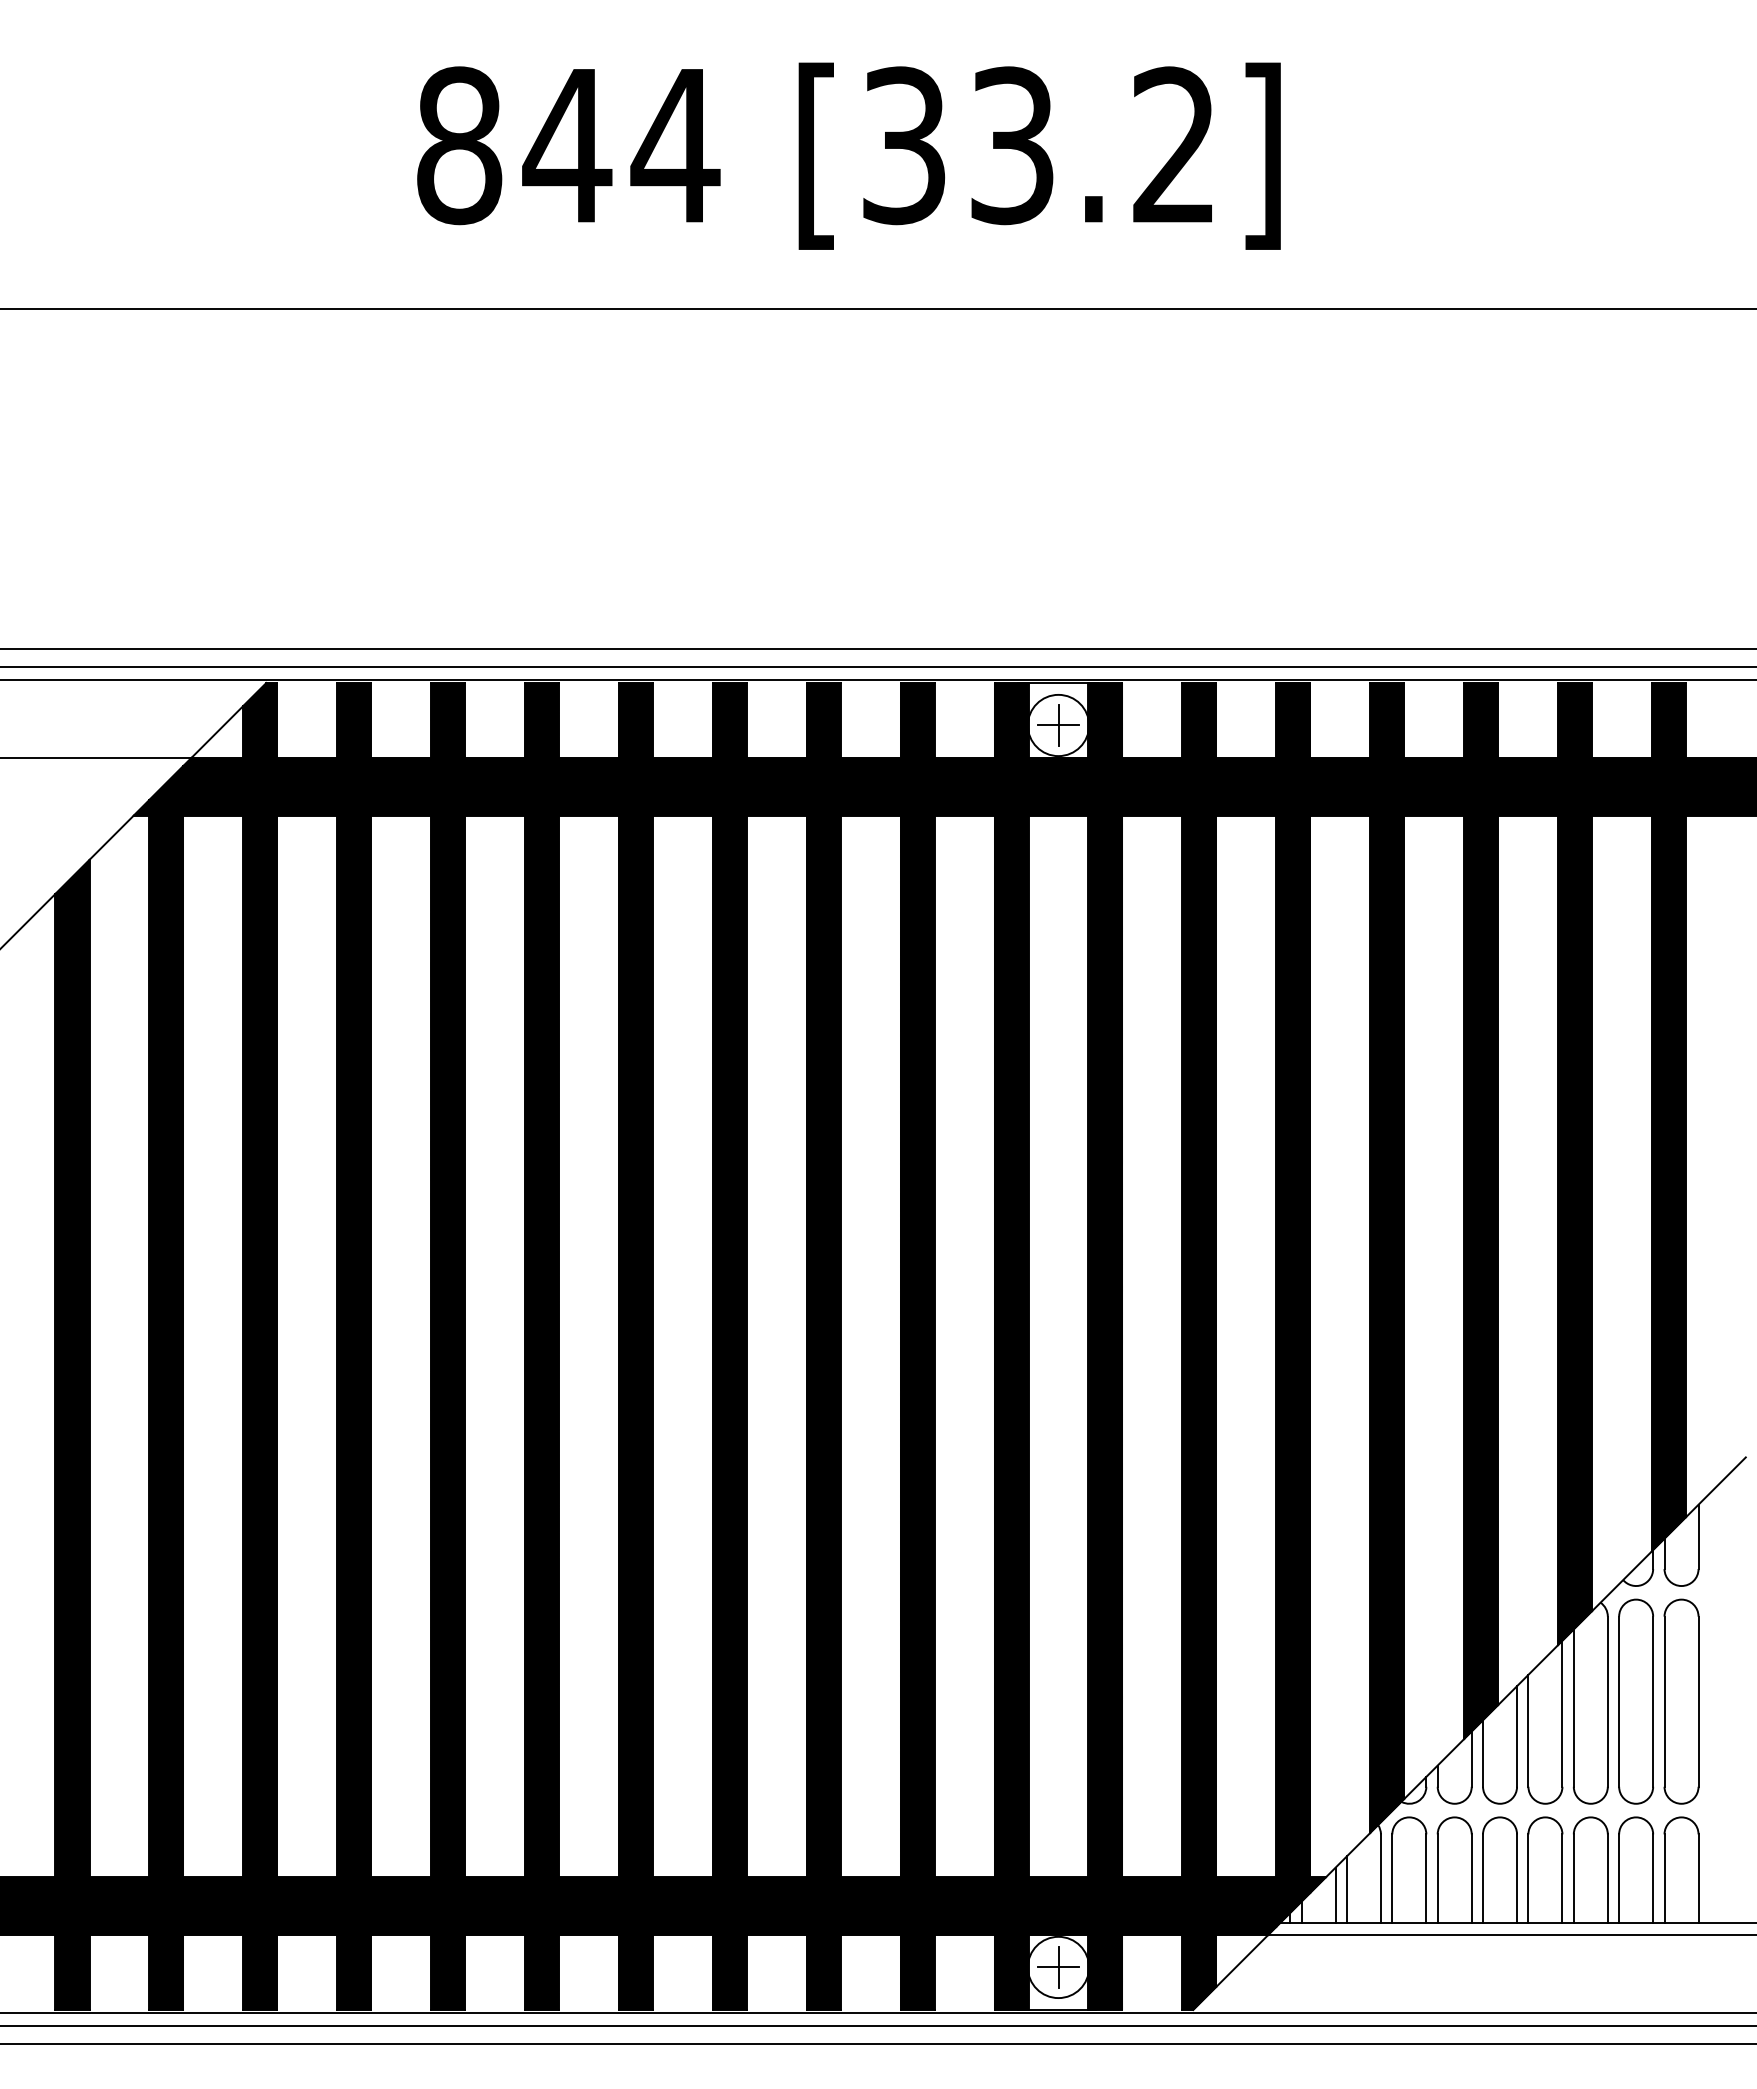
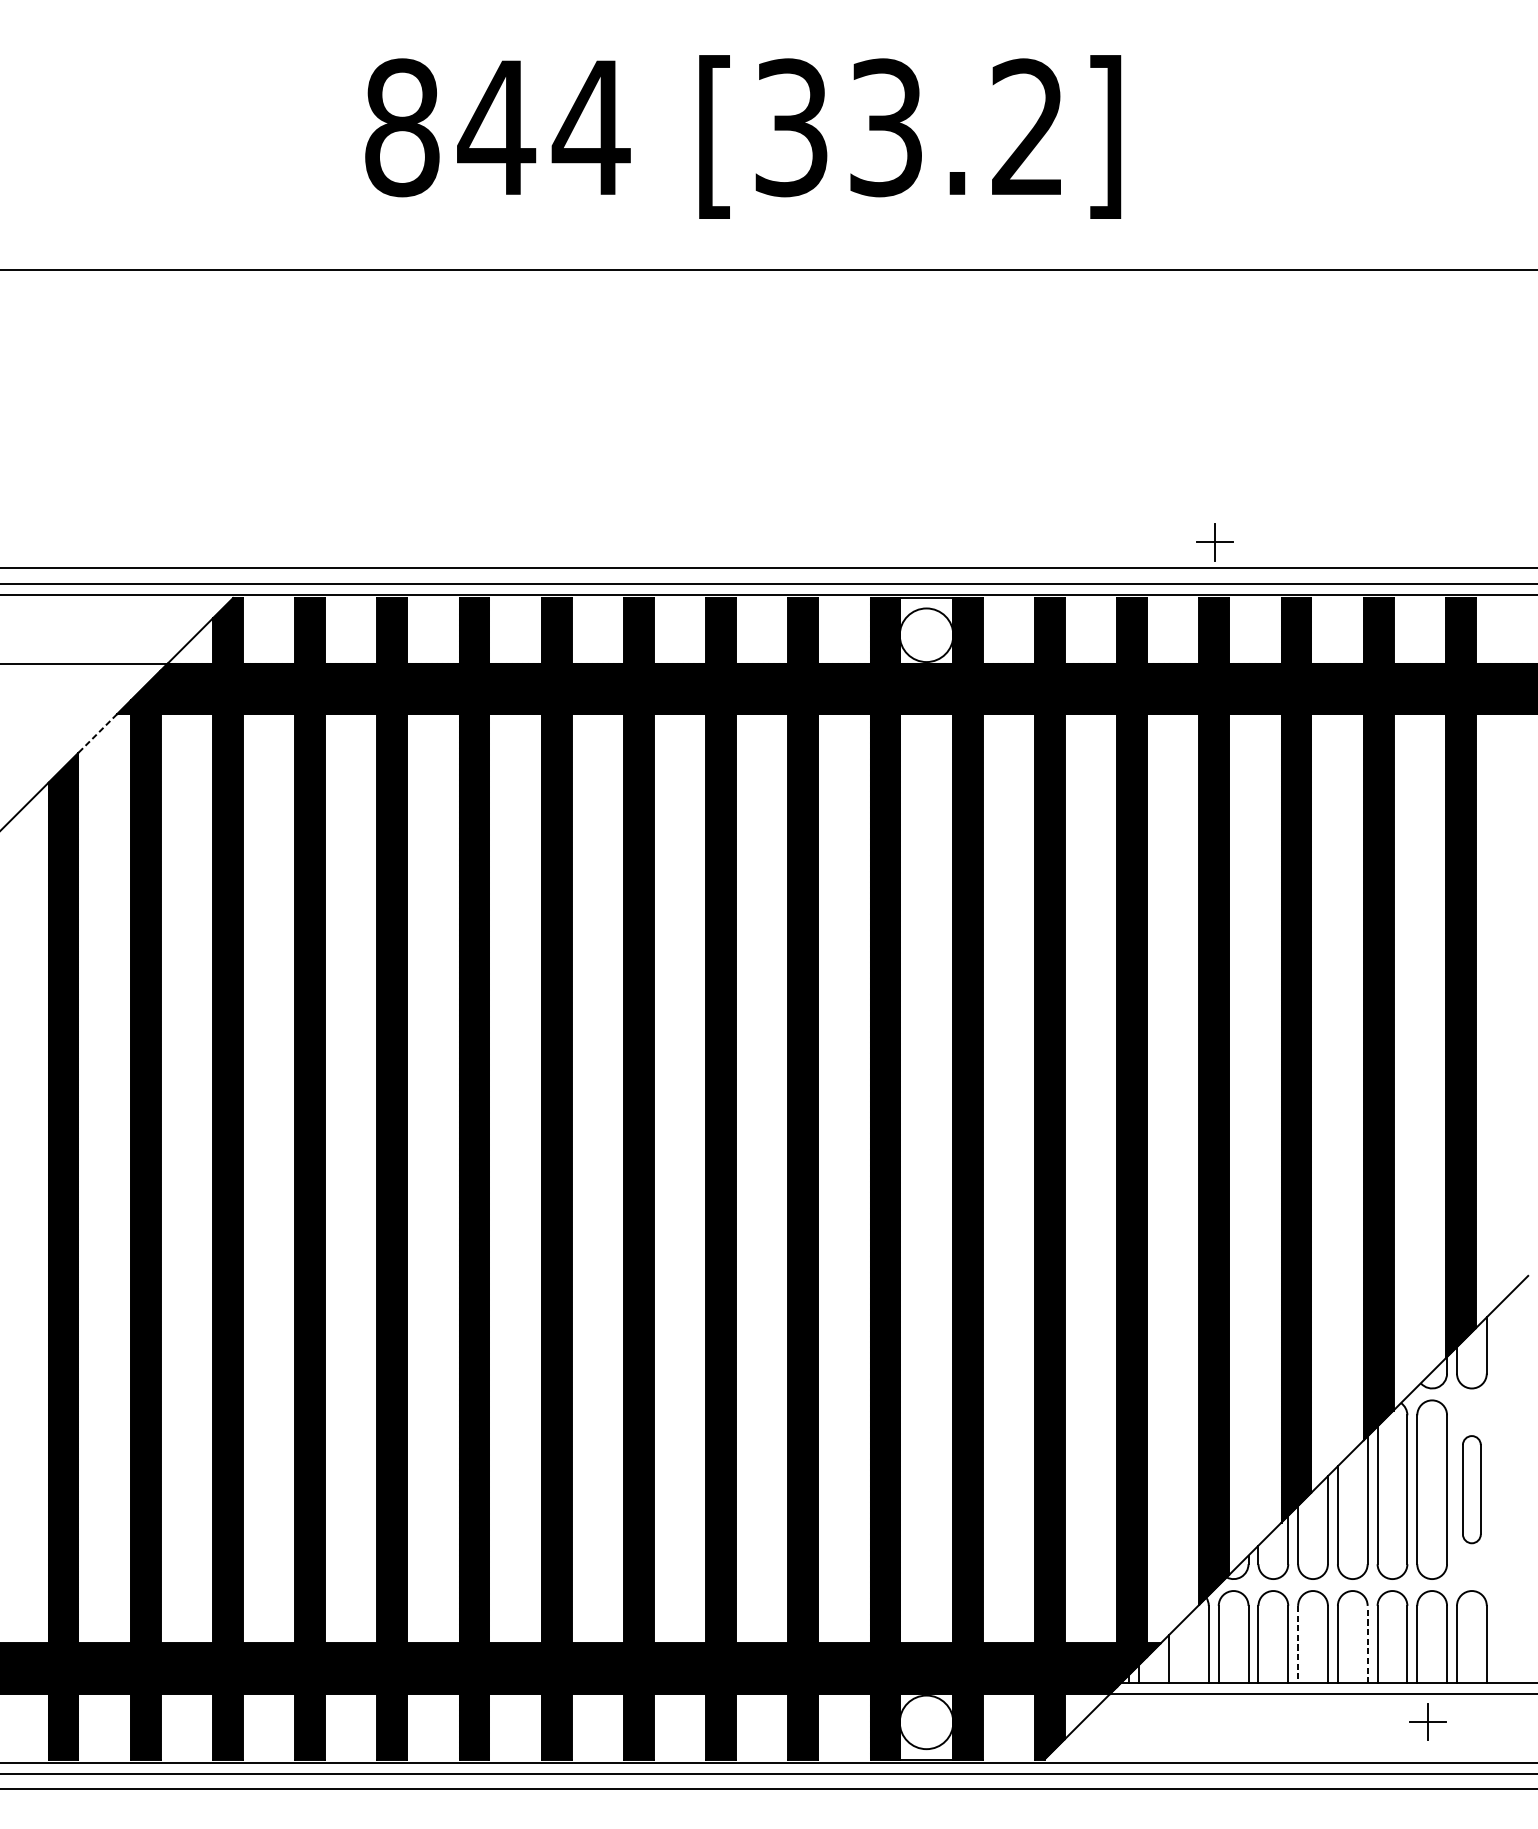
part: (1058, 725) -> (1214, 542), moved
line: (111, 838) -> (97, 734), solid -> dashed
part: (1681, 1701) -> (1471, 1489), size x0.6
line: (1562, 1878) -> (1367, 1644), solid -> dashed
line: (1483, 1879) -> (1298, 1645), solid -> dashed
line: (1346, 1889) -> (1178, 1654), removed
part: (1058, 1967) -> (1428, 1722), moved

